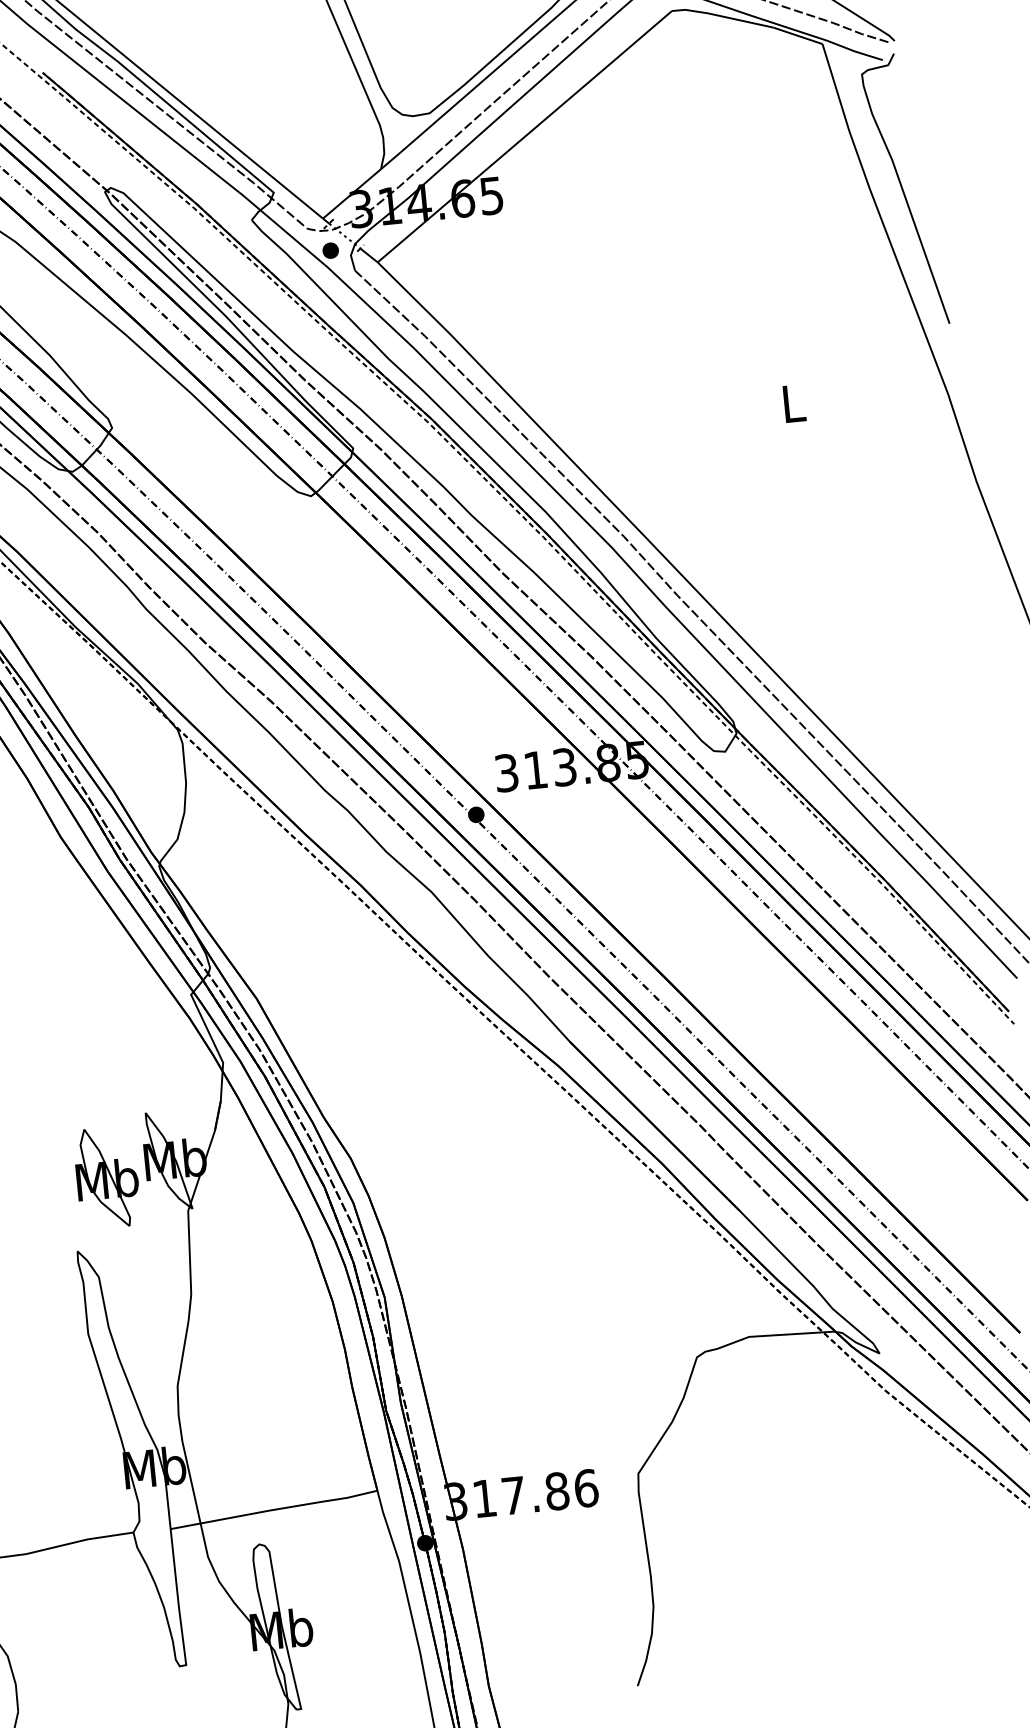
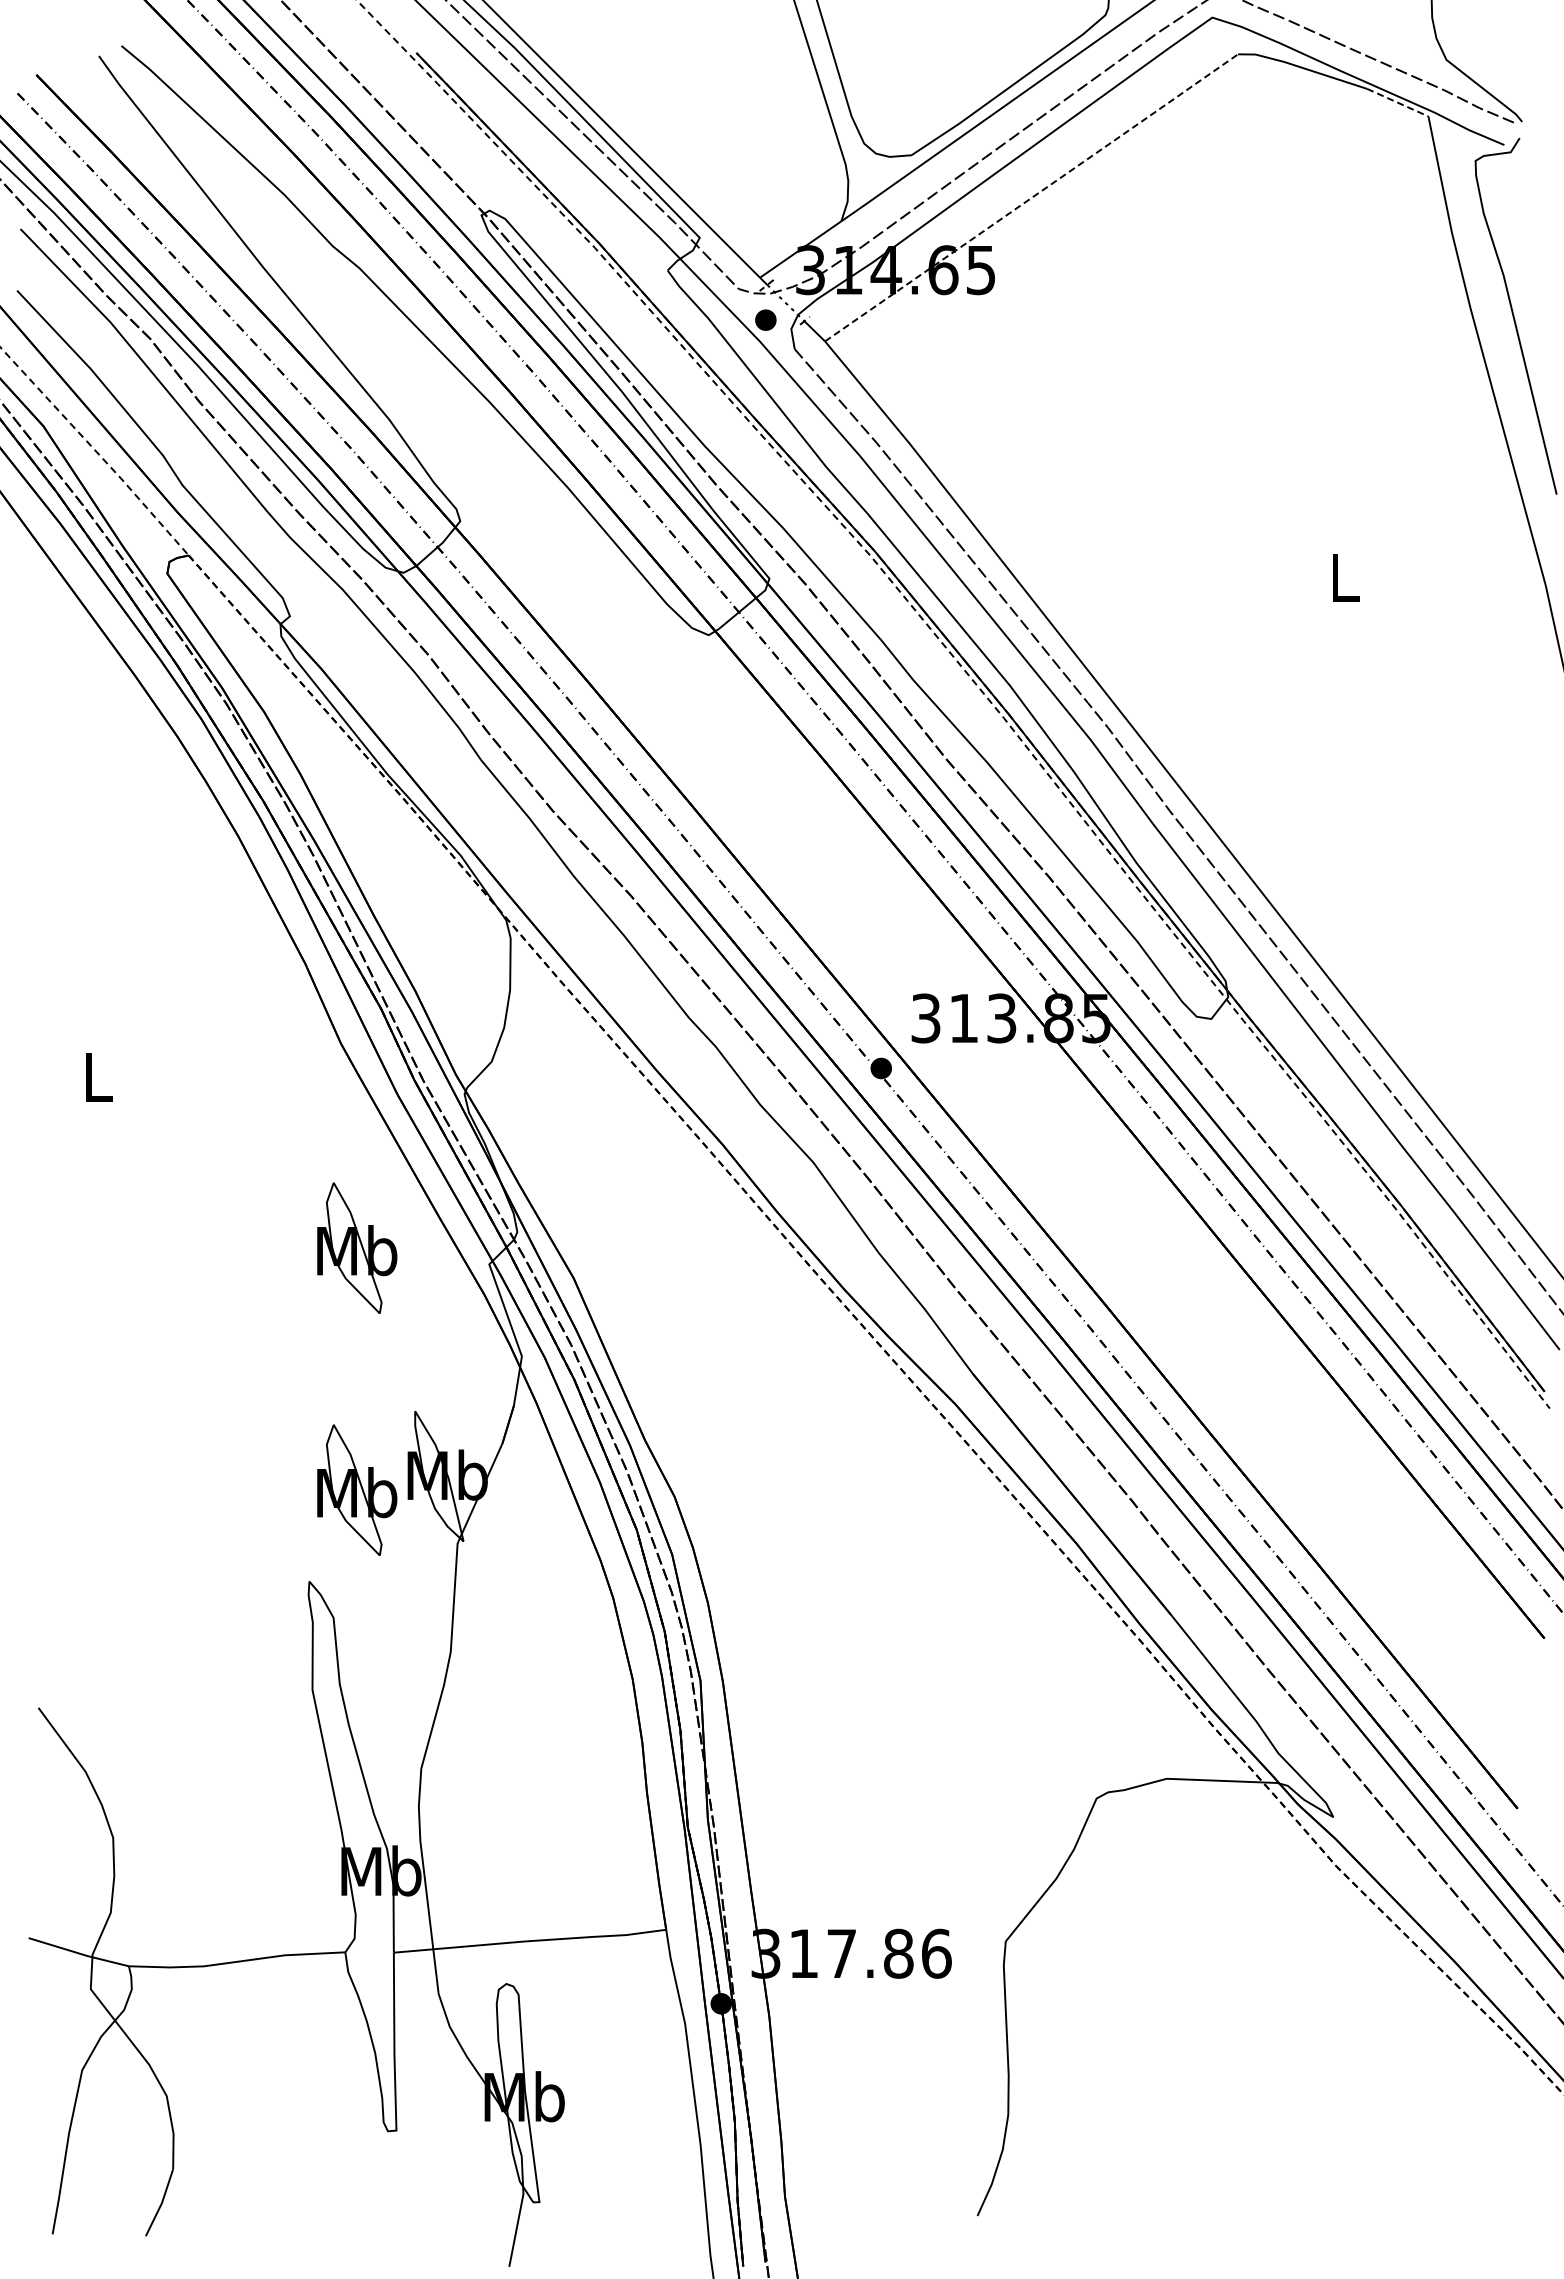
line: (797, 35) -> (1397, 102), solid -> dashed
line: (525, 136) -> (1032, 197), solid -> dashed
part: (88, 991) -> (357, 1247), added

